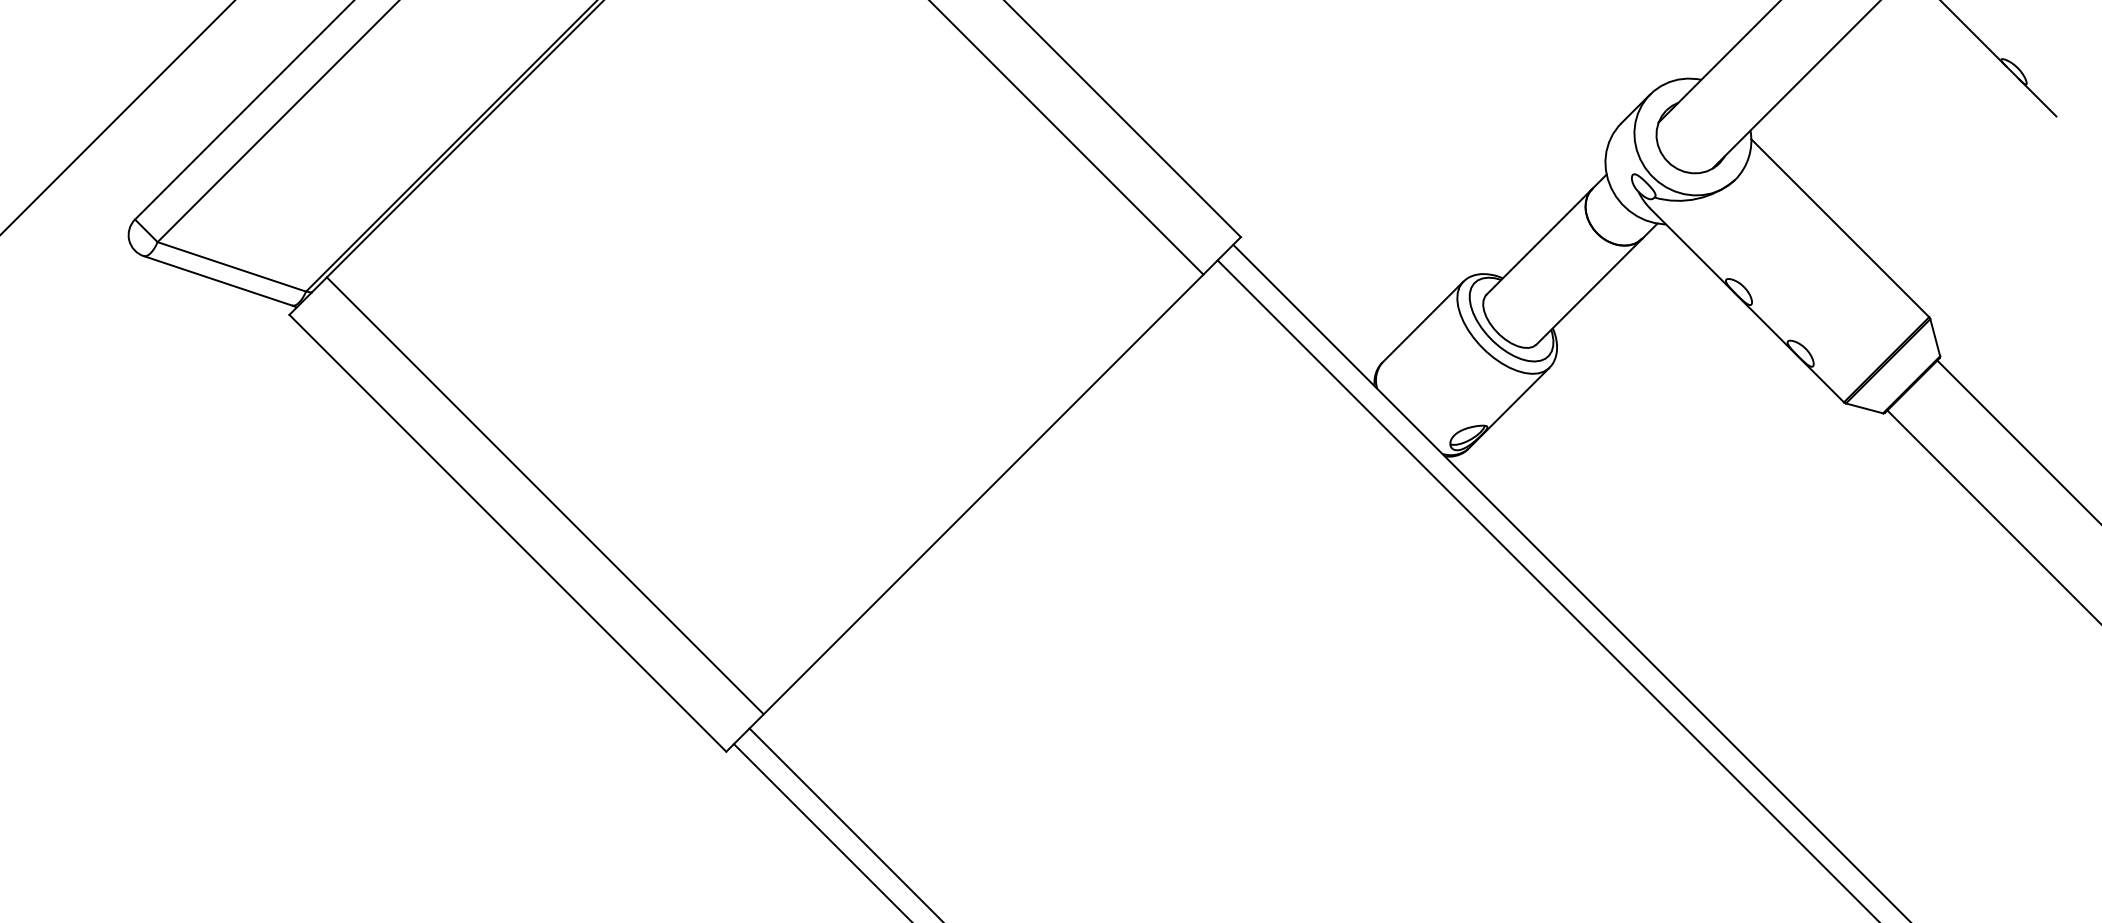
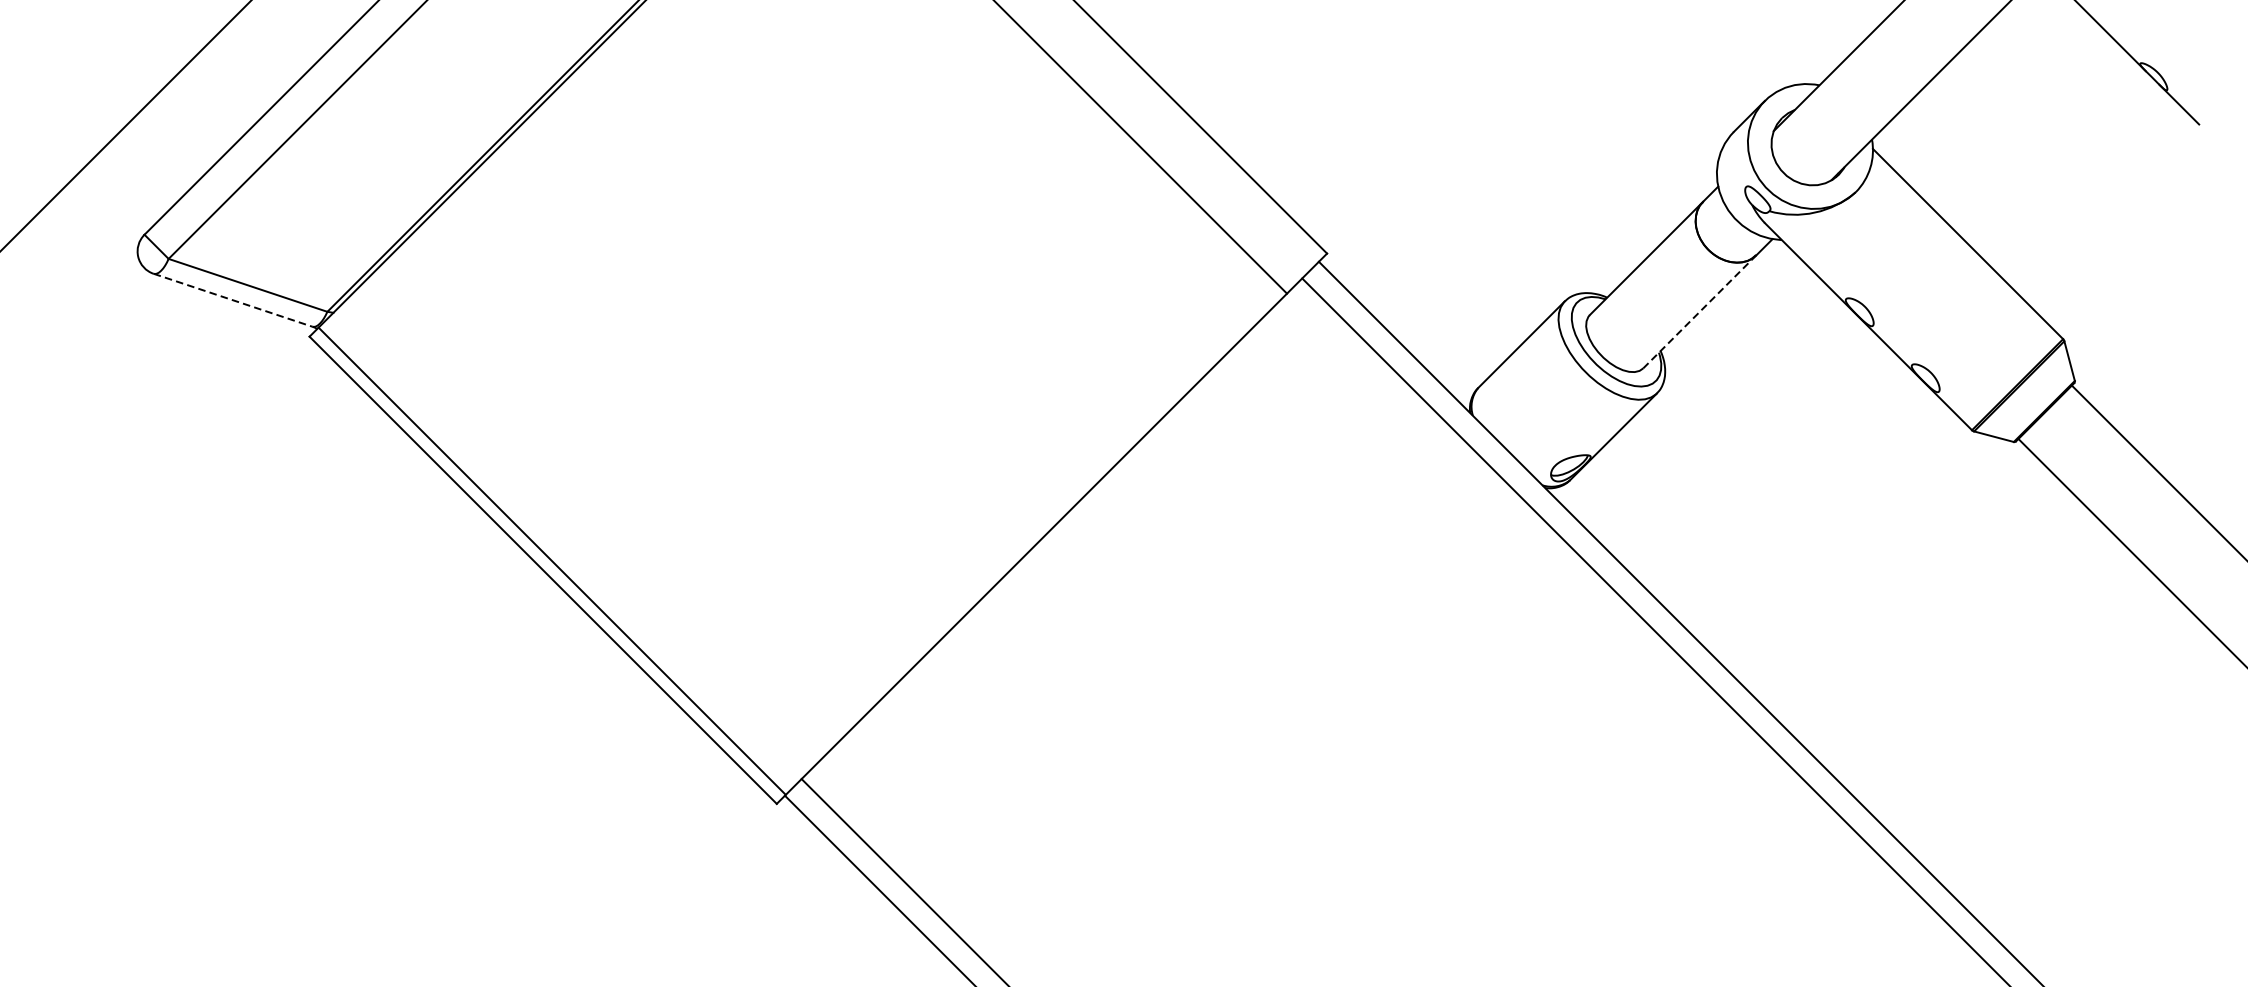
line: (218, 280) -> (233, 299), solid -> dashed
line: (1589, 291) -> (1699, 311), solid -> dashed
line: (544, 495) -> (551, 560), moved

